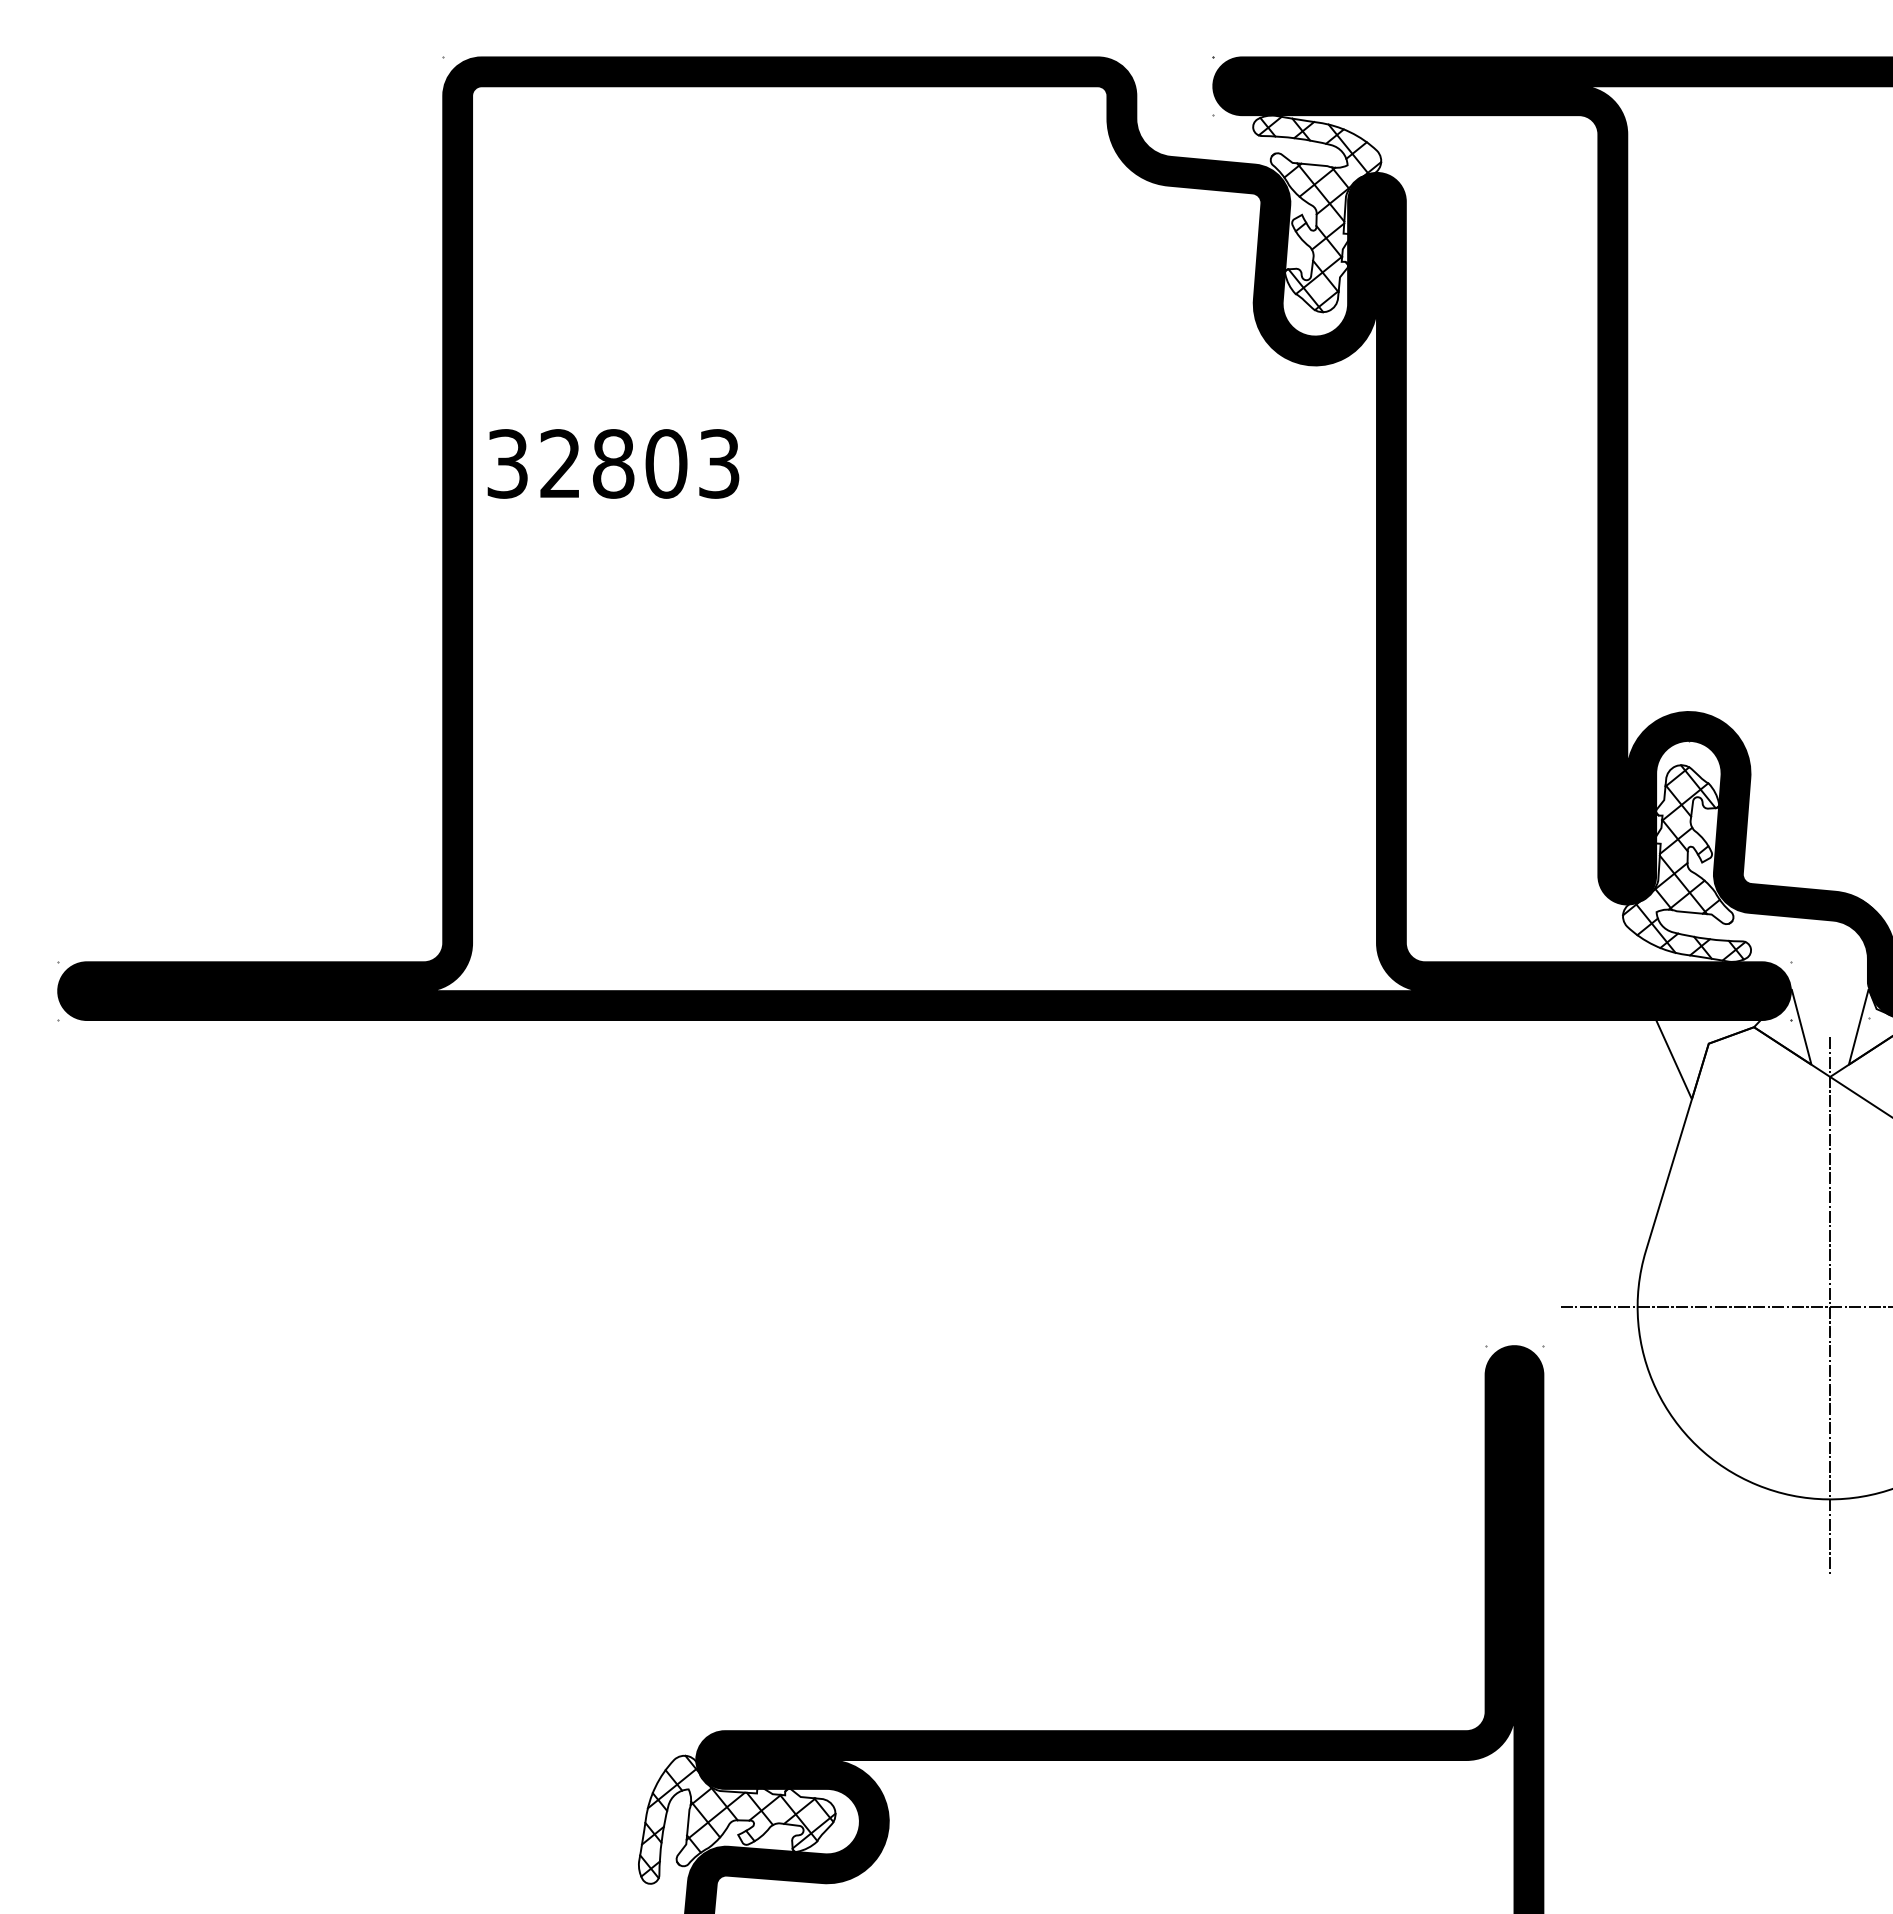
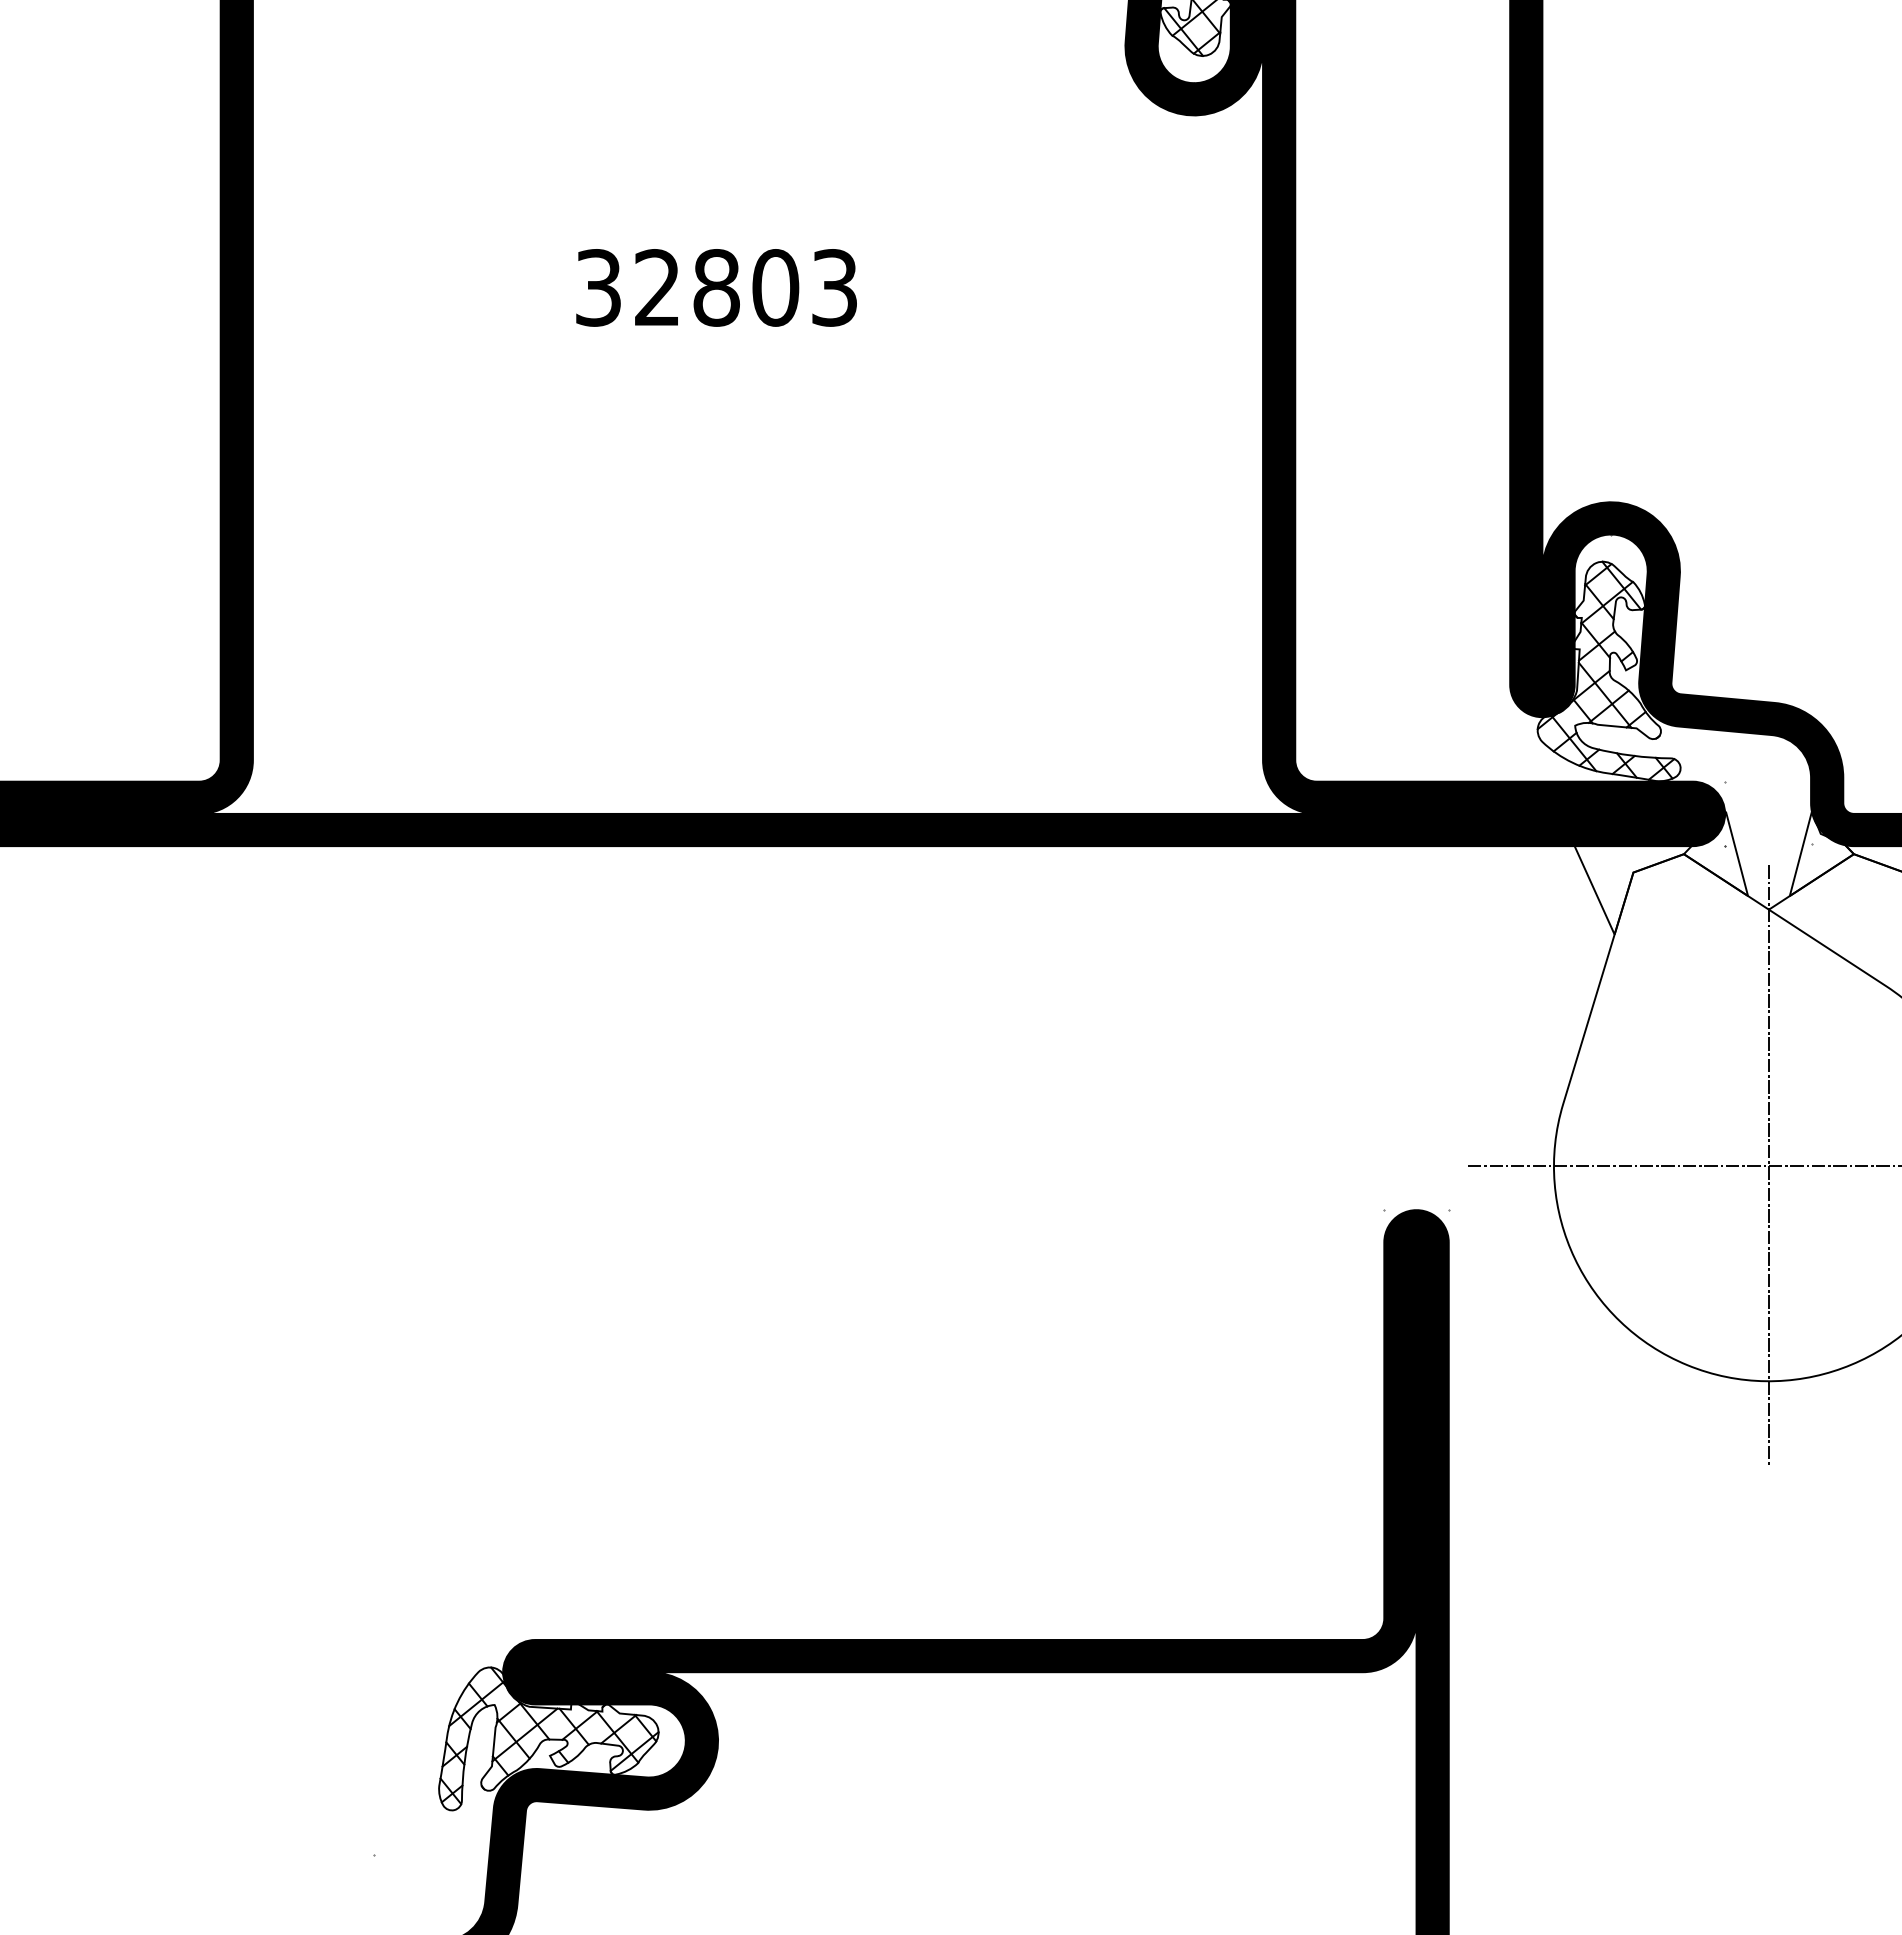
text: (613, 463) -> (716, 287), moved

